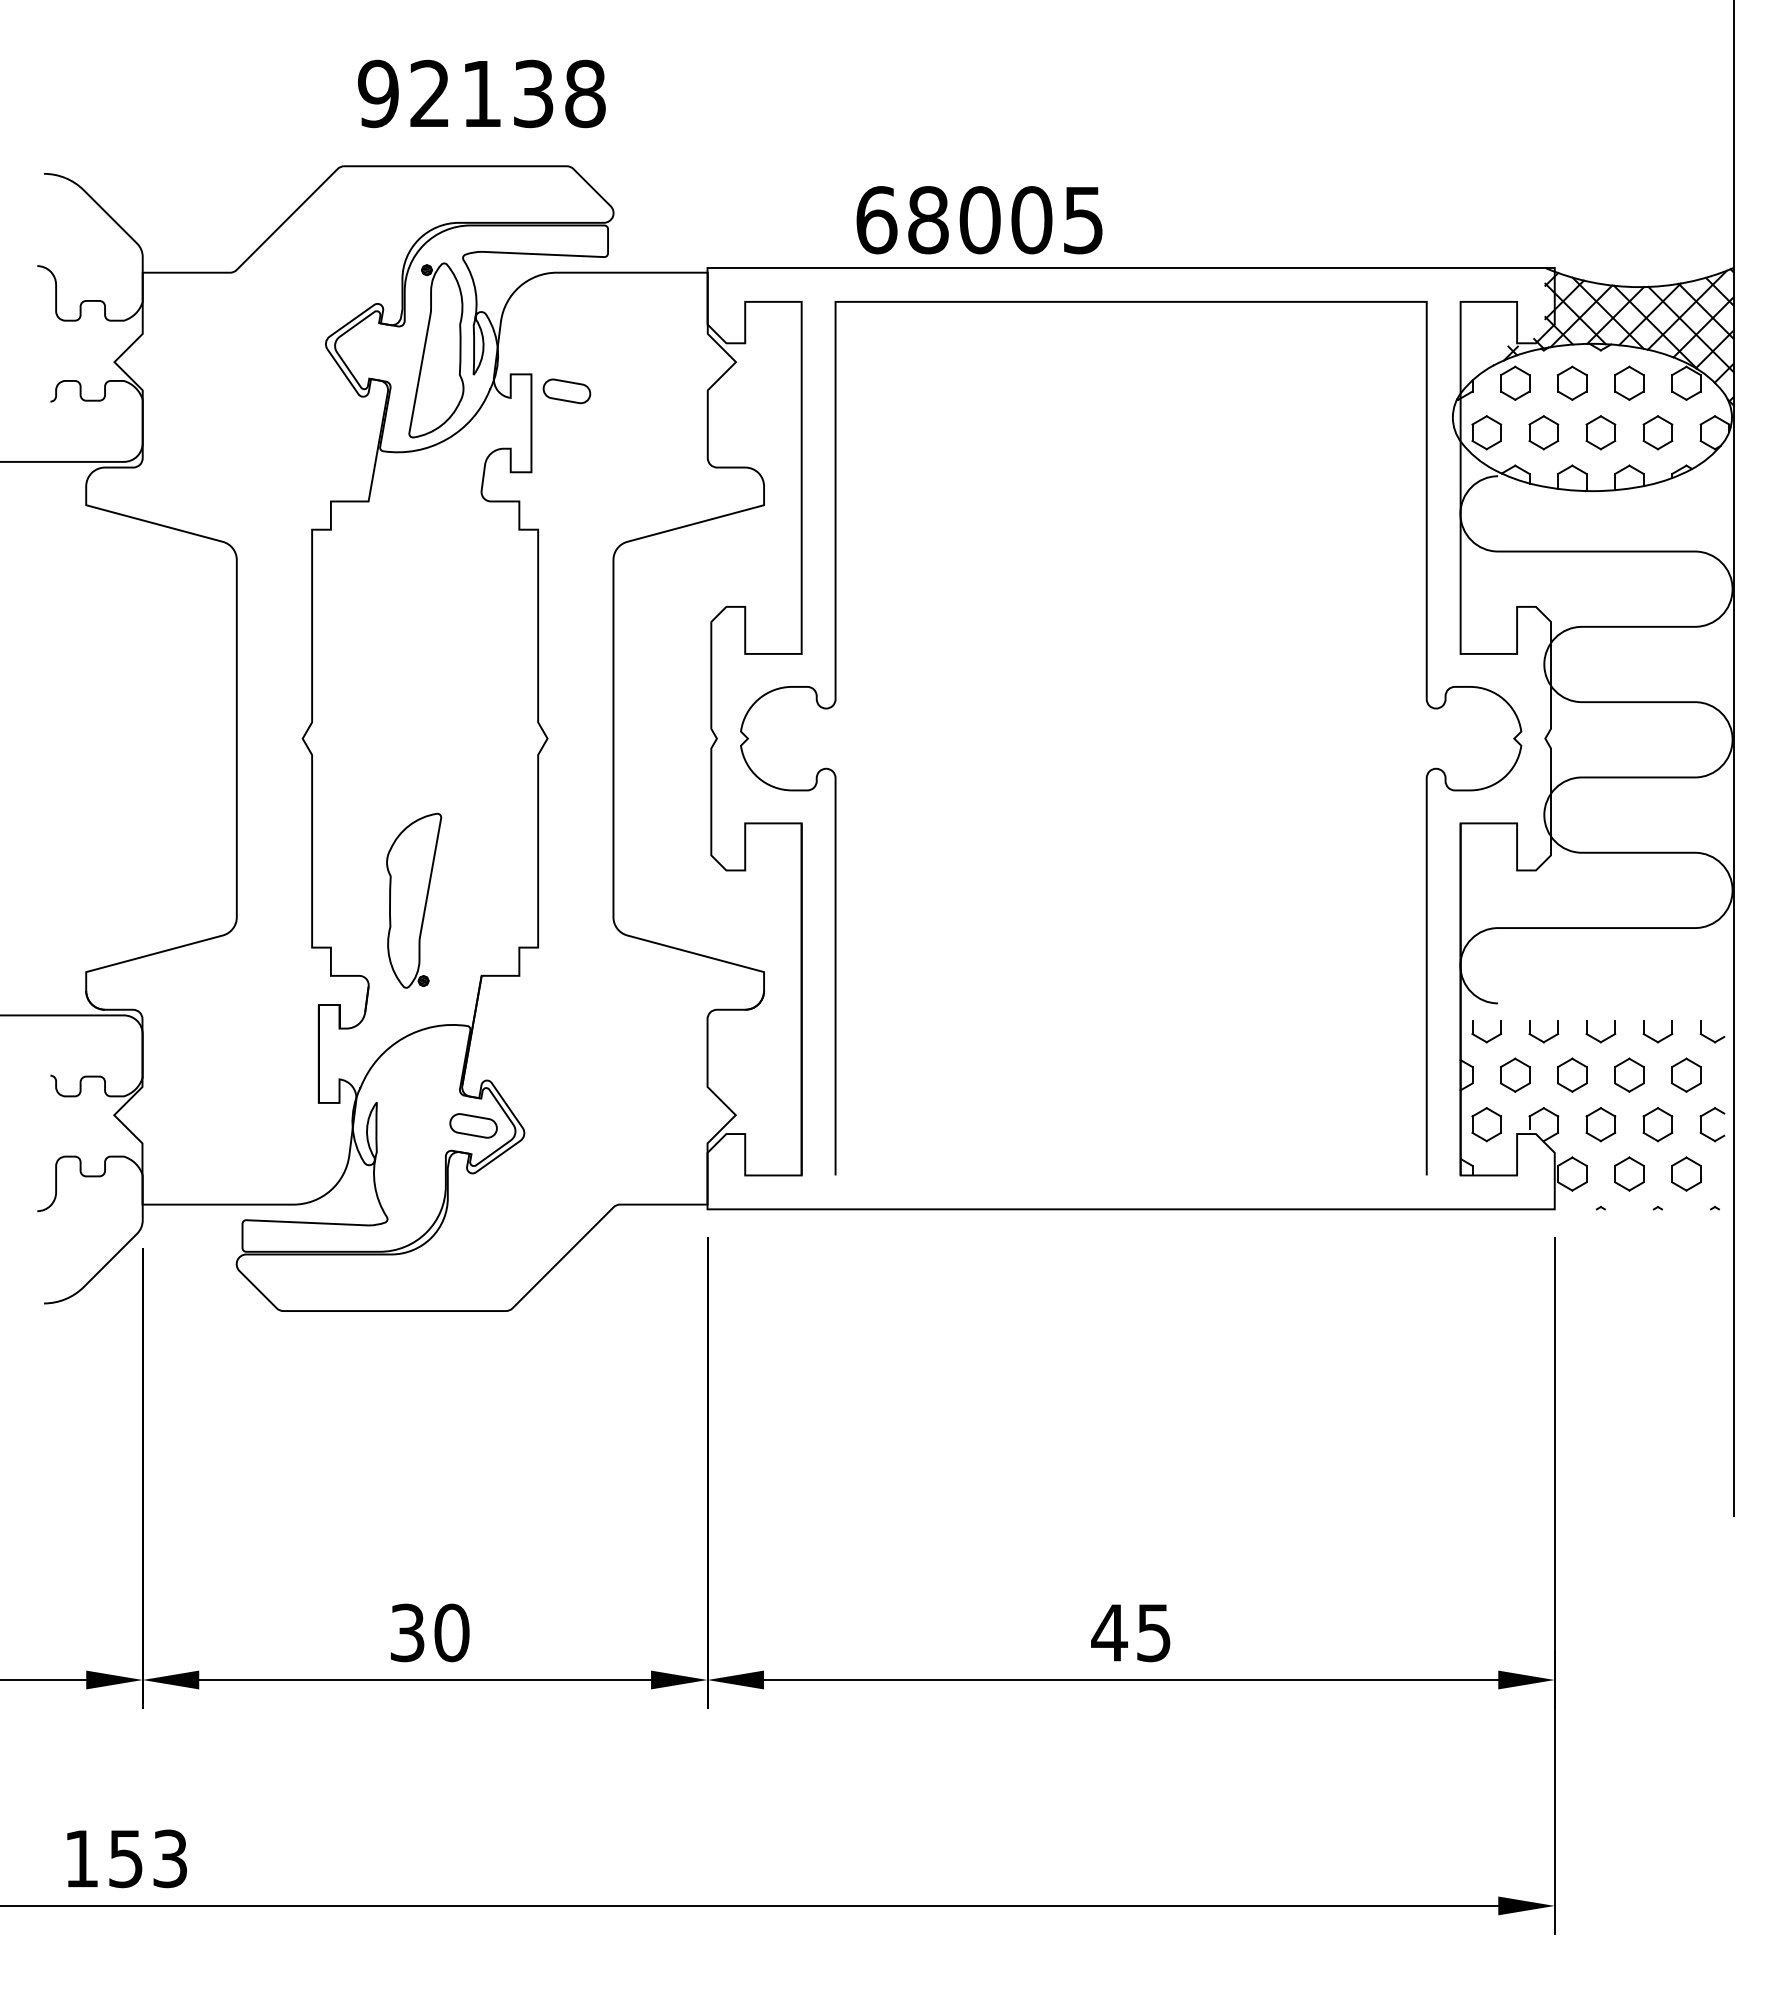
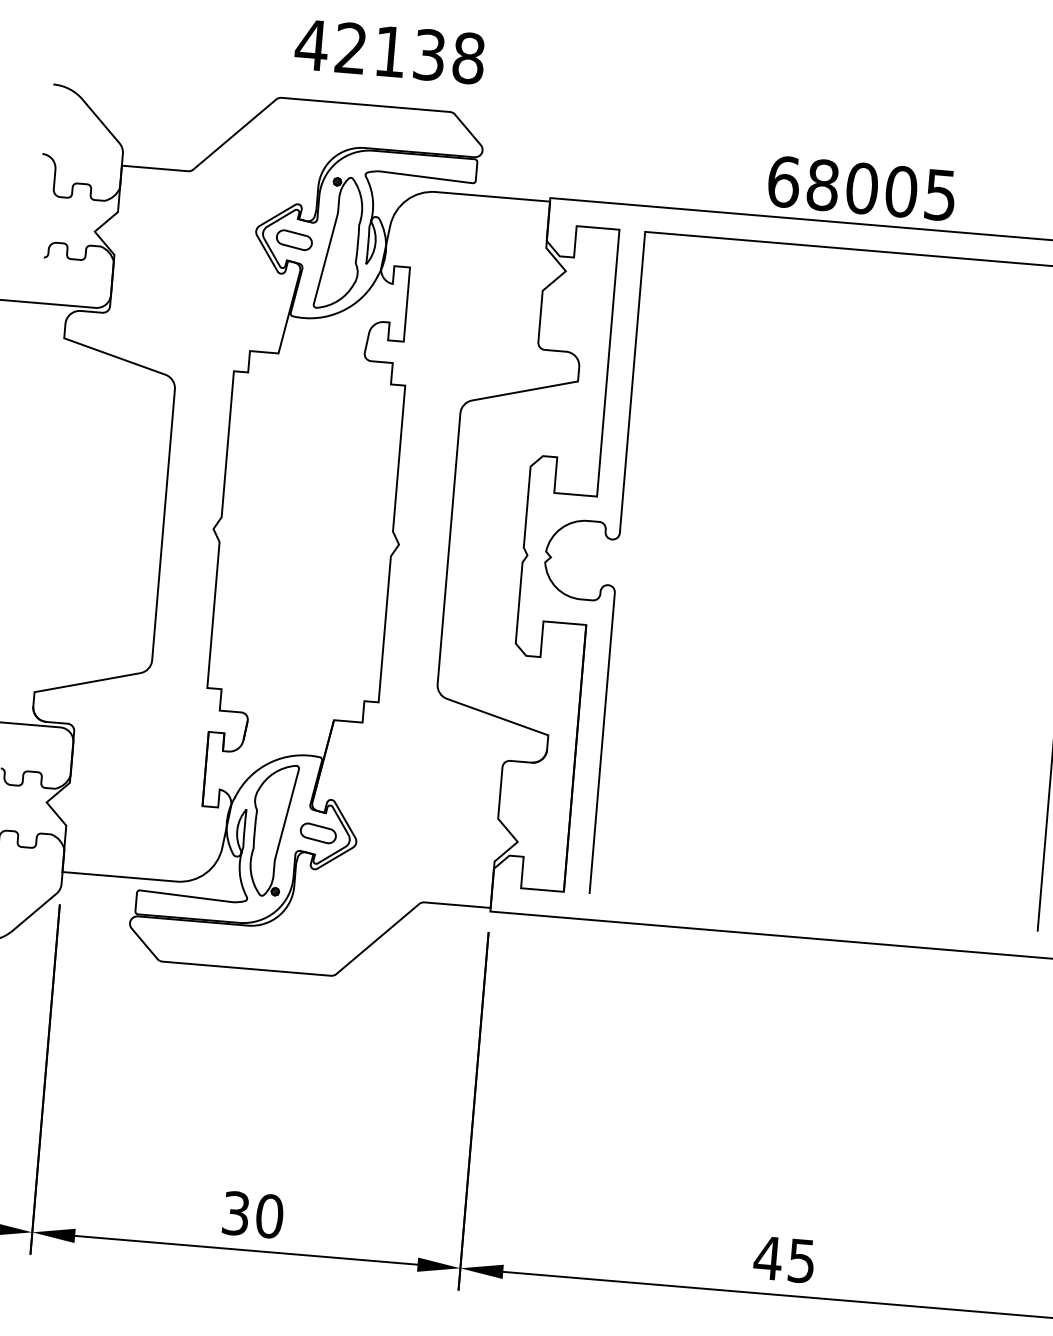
text: (377, 93) -> (311, 44), 92138 -> 42138
text: (979, 220) -> (861, 188), moved
part: (566, 391) -> (294, 240), moved
part: (414, 900) -> (273, 830), moved

